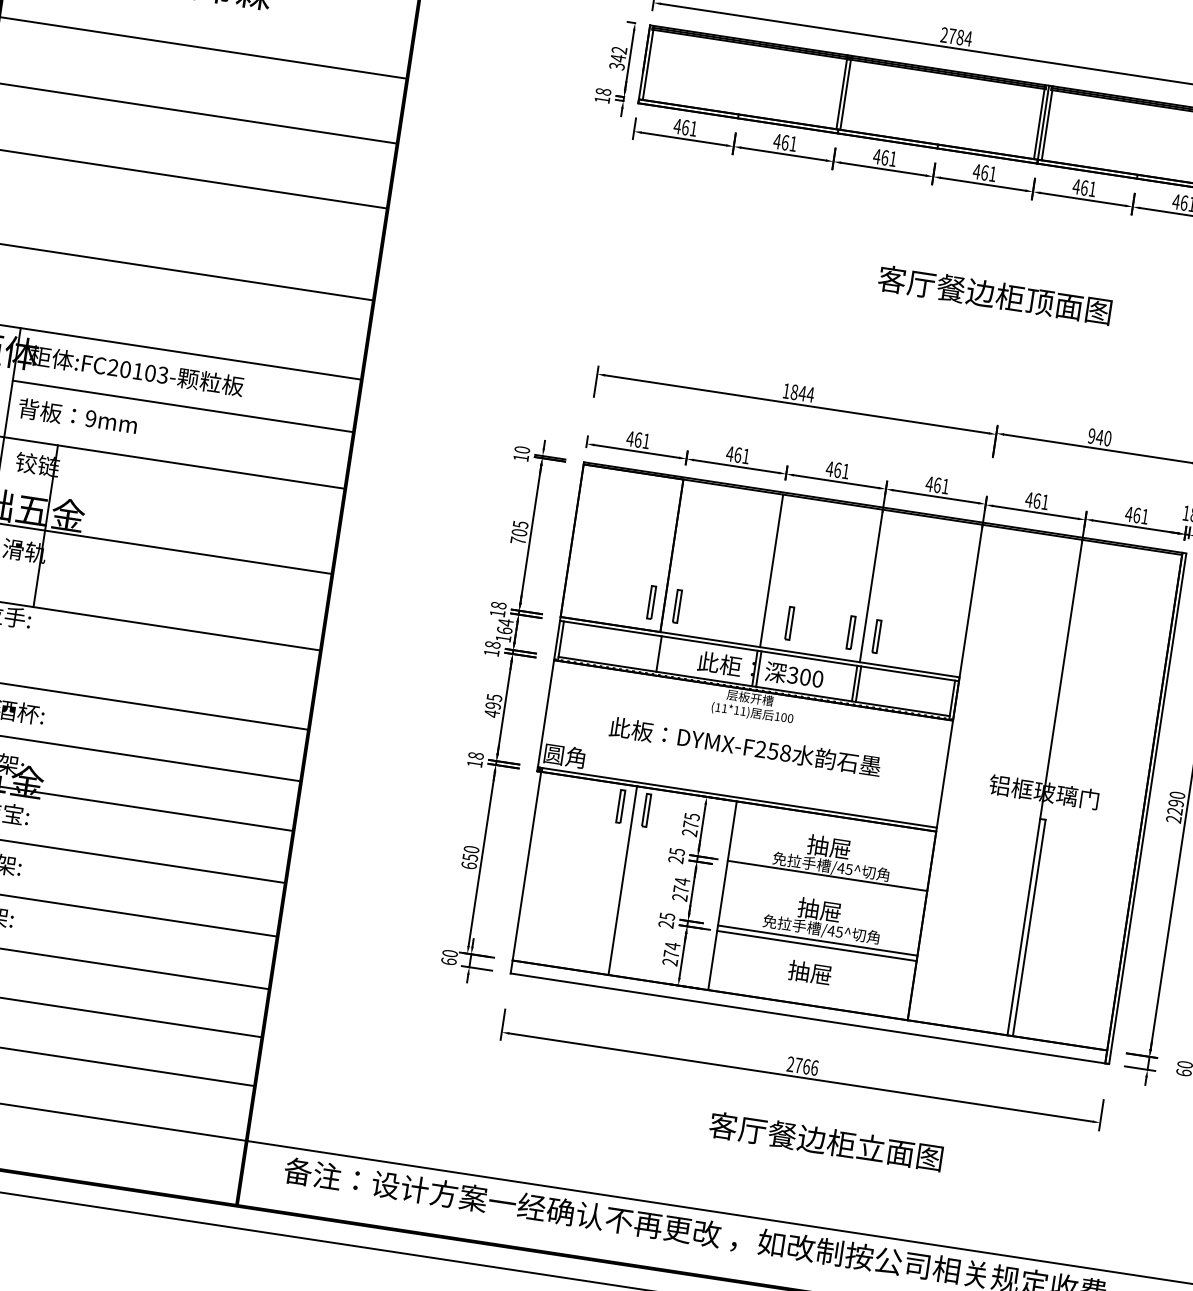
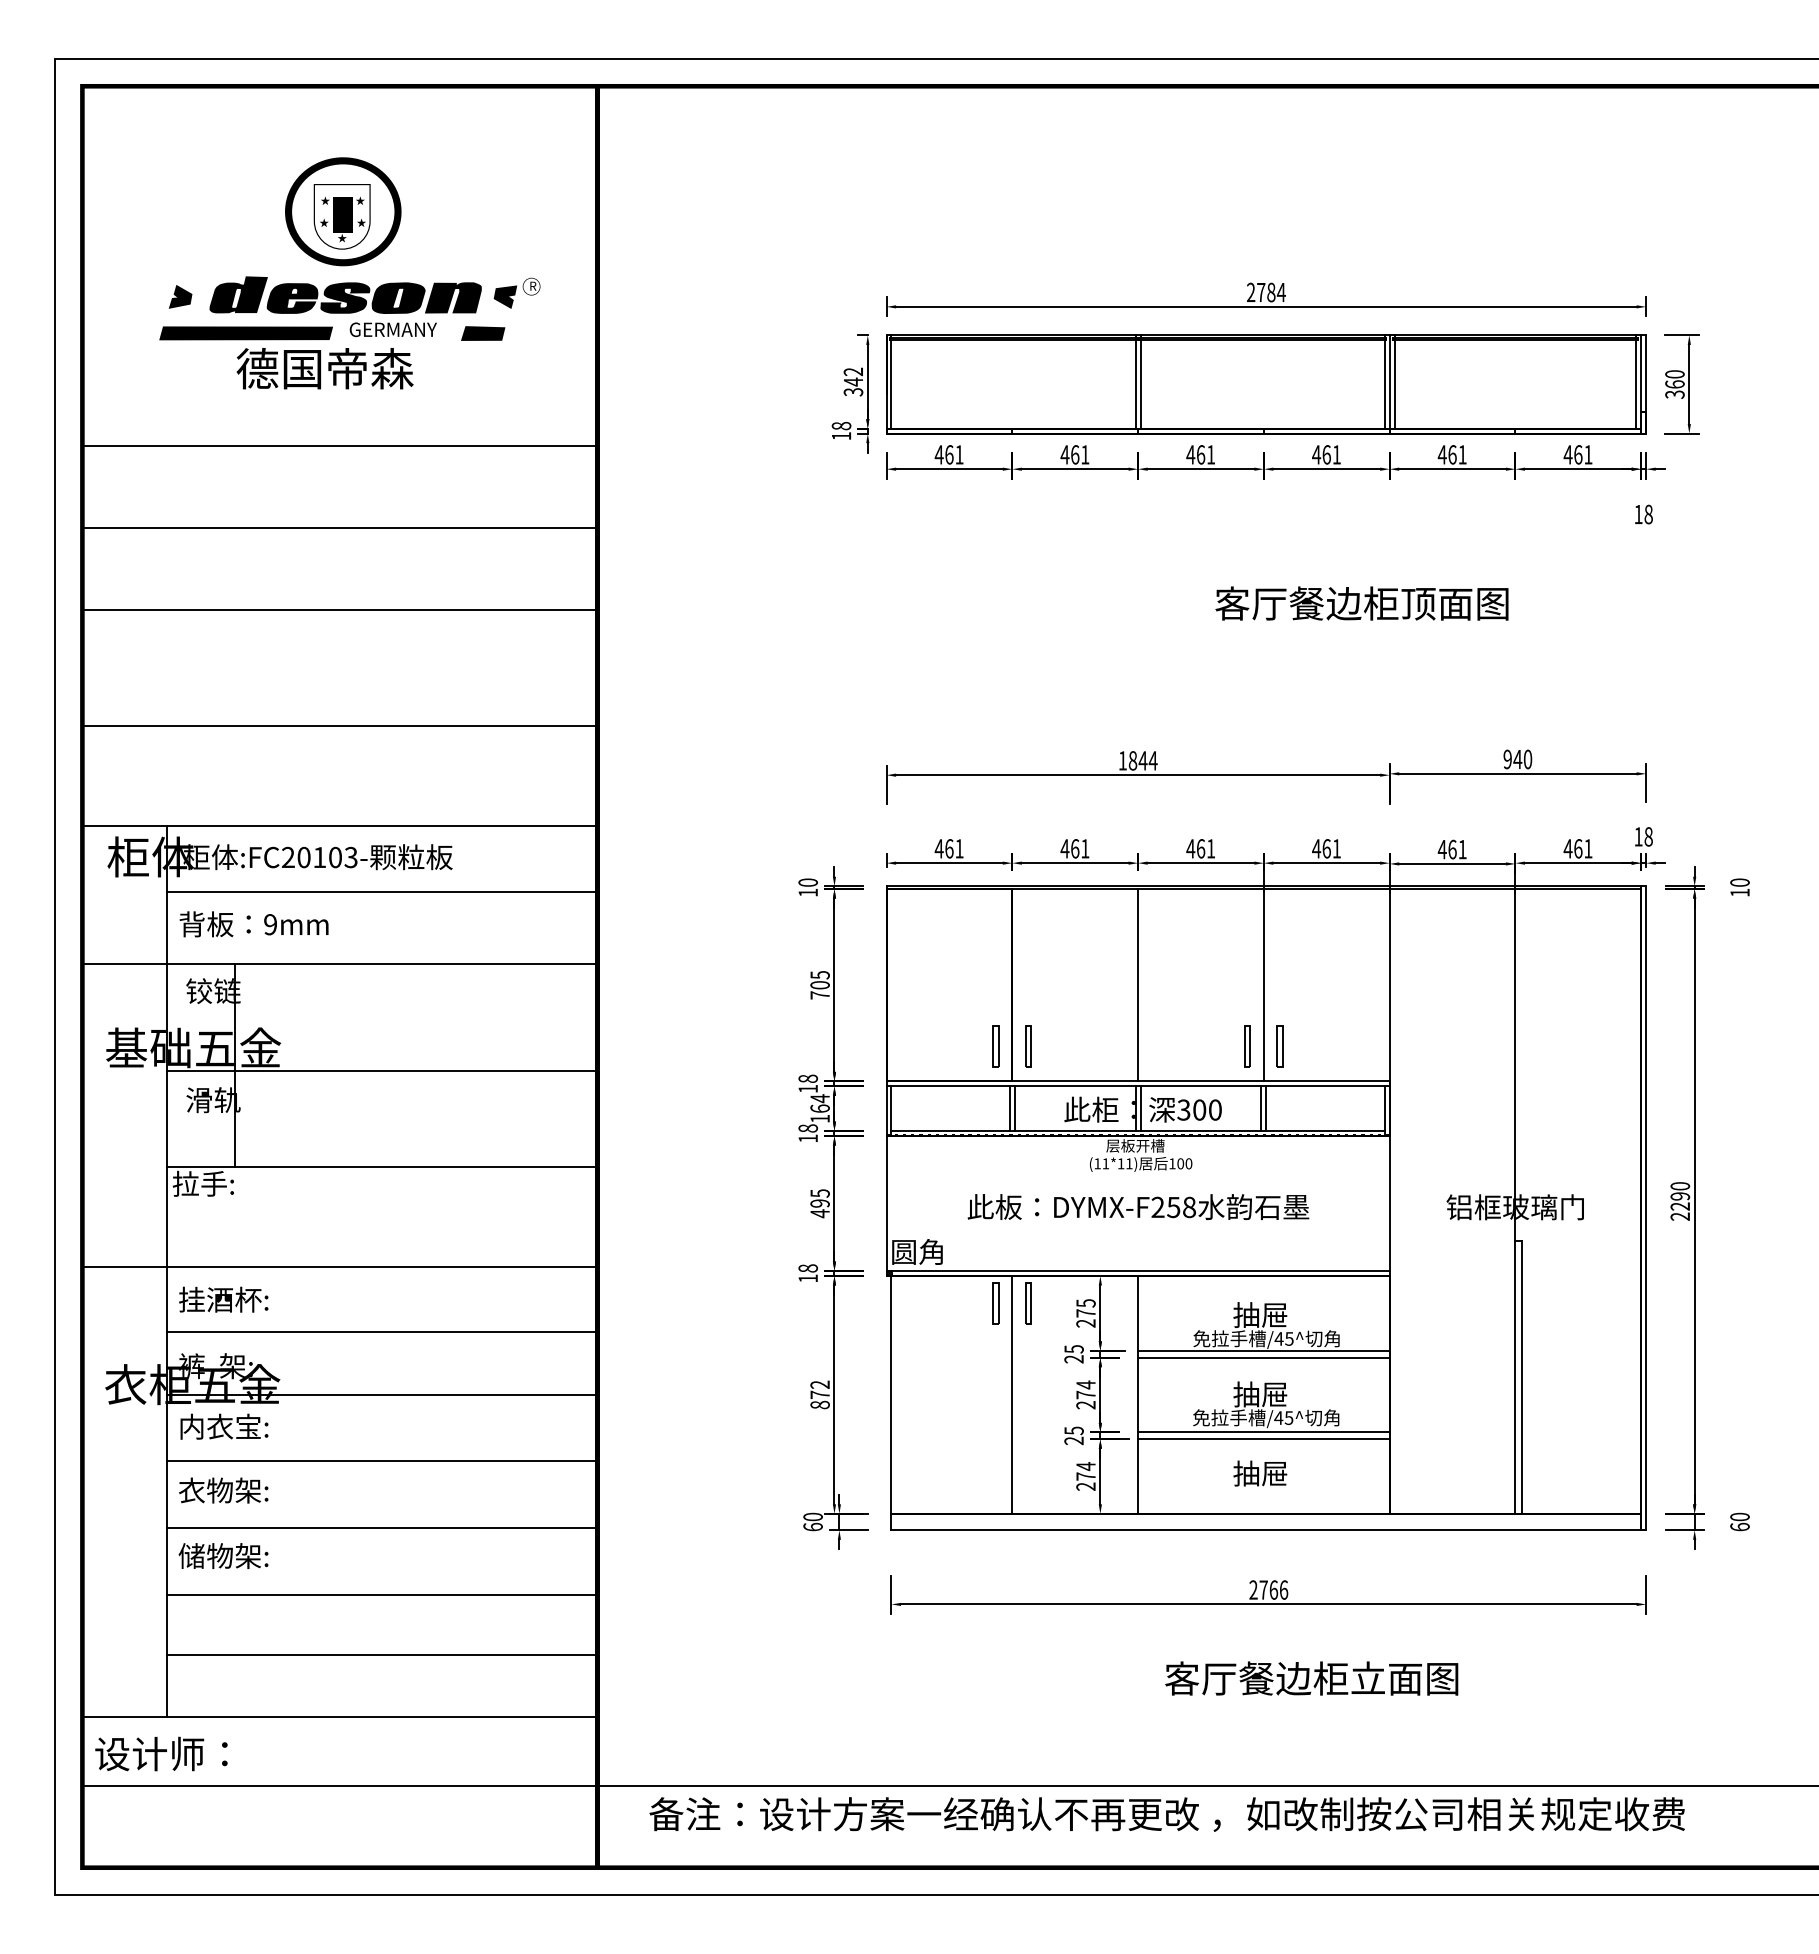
part: (789, 623) -> (1169, 1046), removed
line: (654, 653) -> (1009, 1108), added
text: (469, 857) -> (819, 1394), 650 -> 872
line: (826, 881) -> (1263, 1357), added

